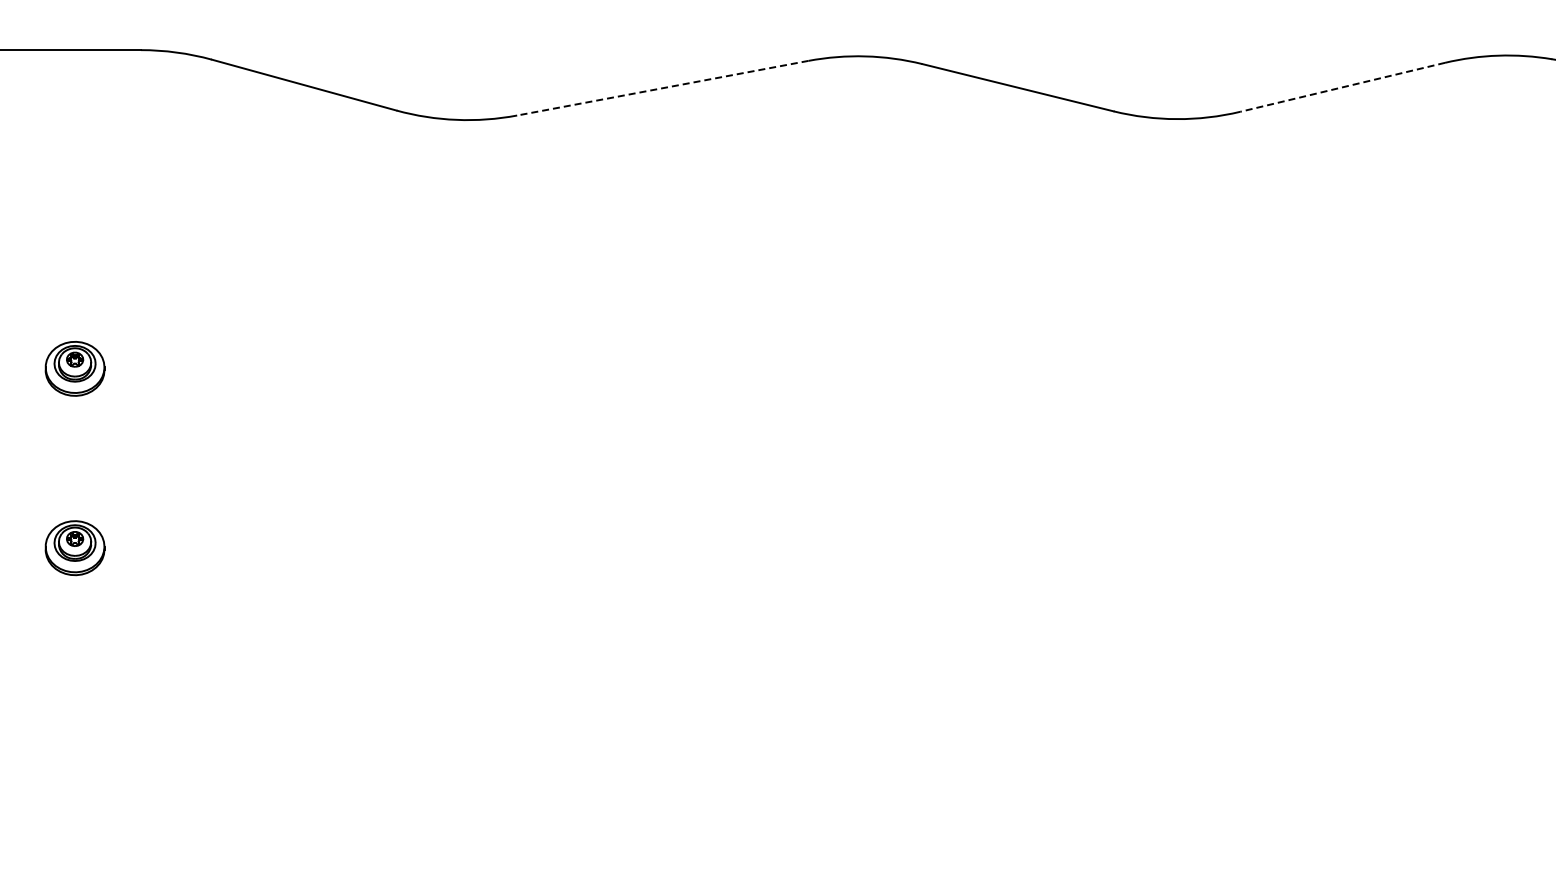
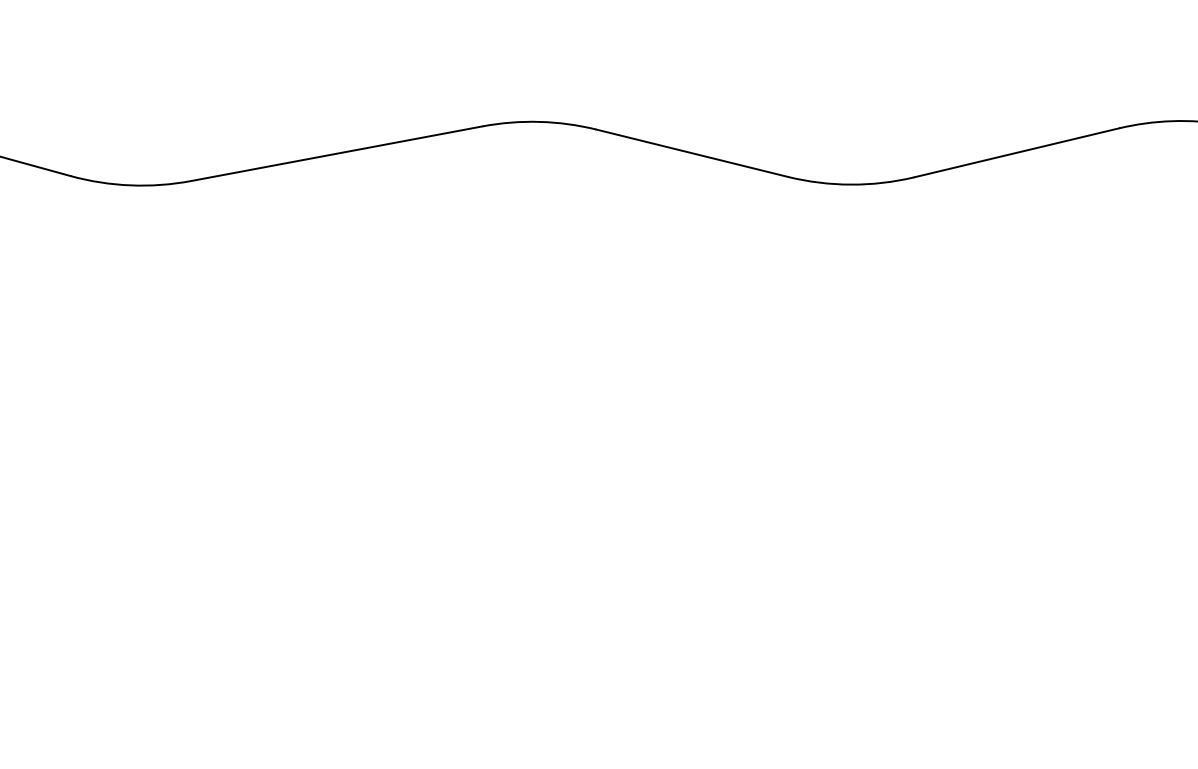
line: (1342, 87) -> (1016, 153), dashed -> solid
line: (662, 88) -> (336, 154), dashed -> solid

